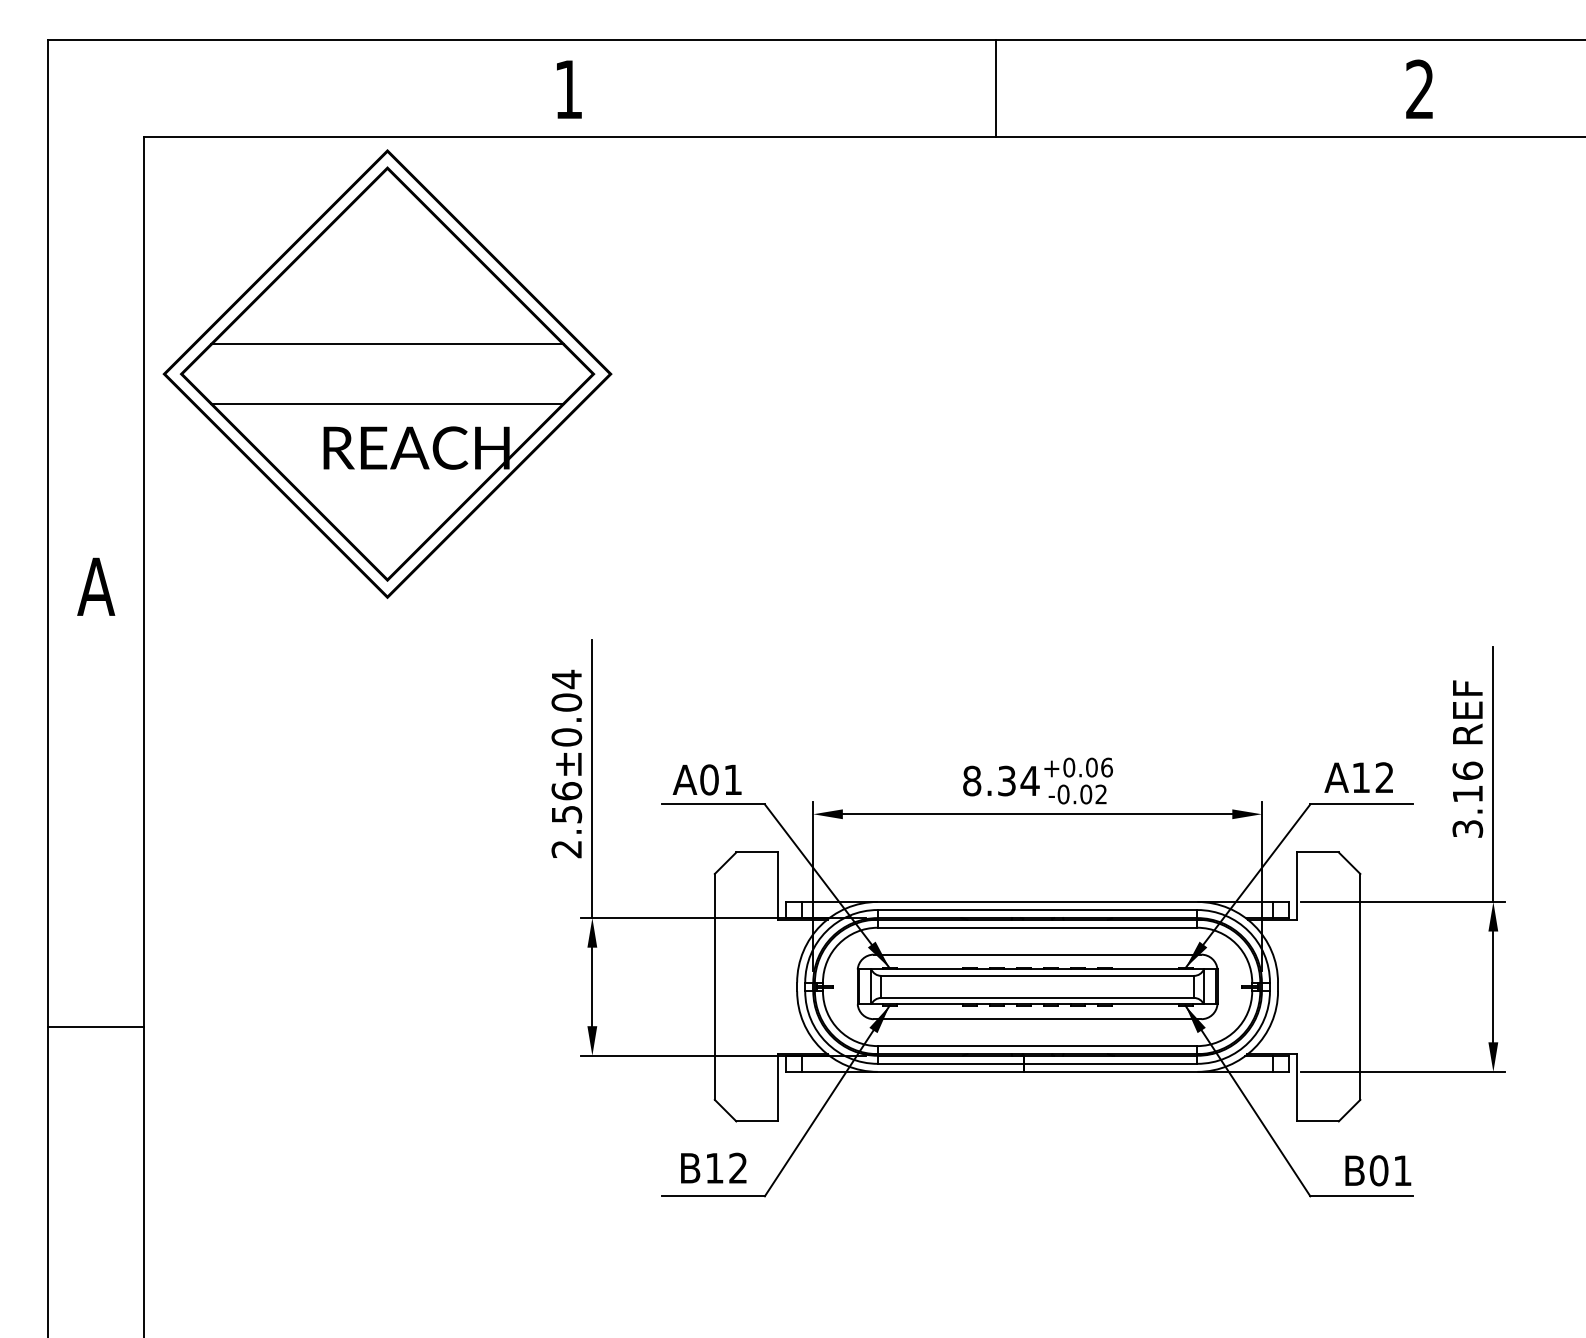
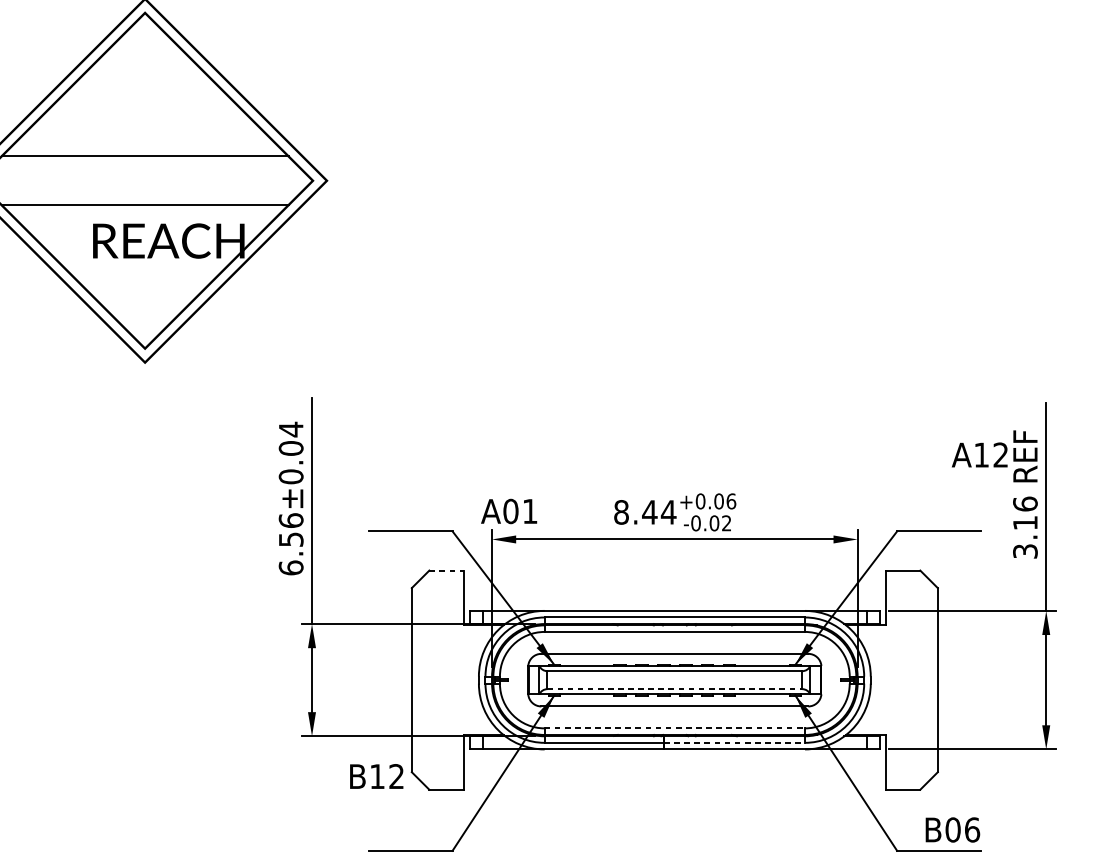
text: (1358, 777) -> (979, 454), moved
text: (706, 779) -> (508, 511), moved
text: (1006, 780) -> (649, 511), 8.34 -> 8.44
text: (566, 849) -> (290, 568), 2.56±0.04 -> 6.56±0.04
line: (757, 852) -> (446, 570), solid -> dashed
line: (1038, 997) -> (675, 688), solid -> dashed
line: (1037, 1046) -> (674, 728), solid -> dashed
line: (1111, 1063) -> (735, 742), solid -> dashed
text: (713, 1167) -> (376, 775), moved
text: (1402, 1170) -> (972, 829), B01 -> B06

